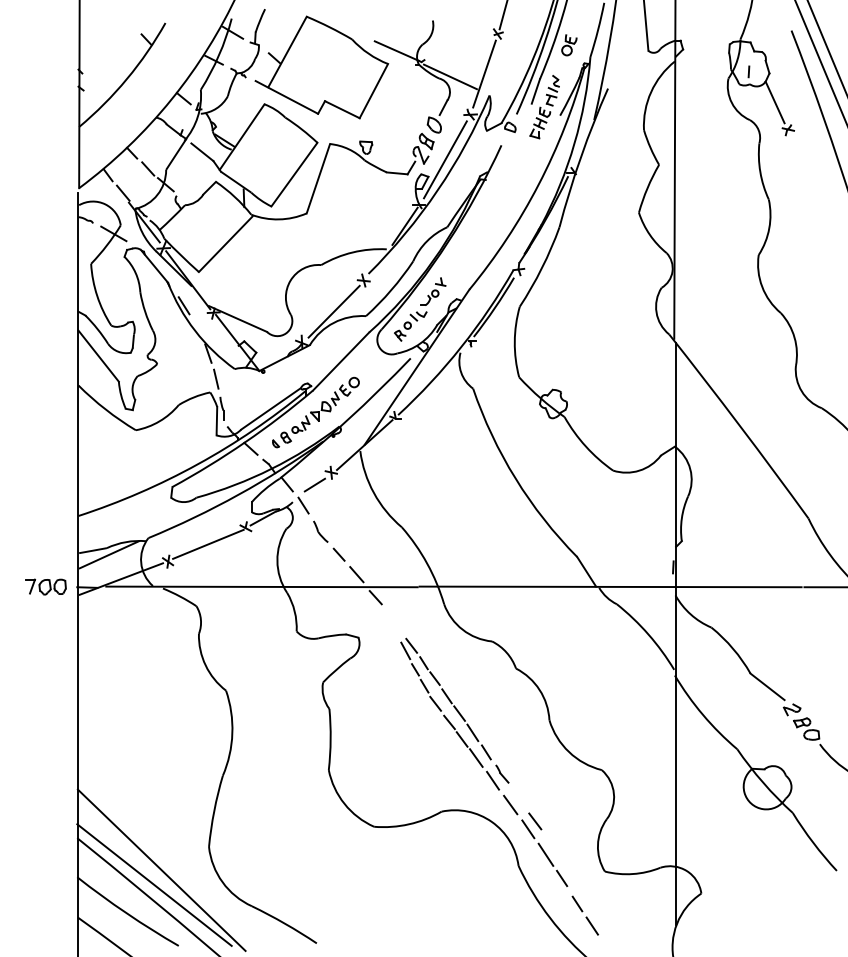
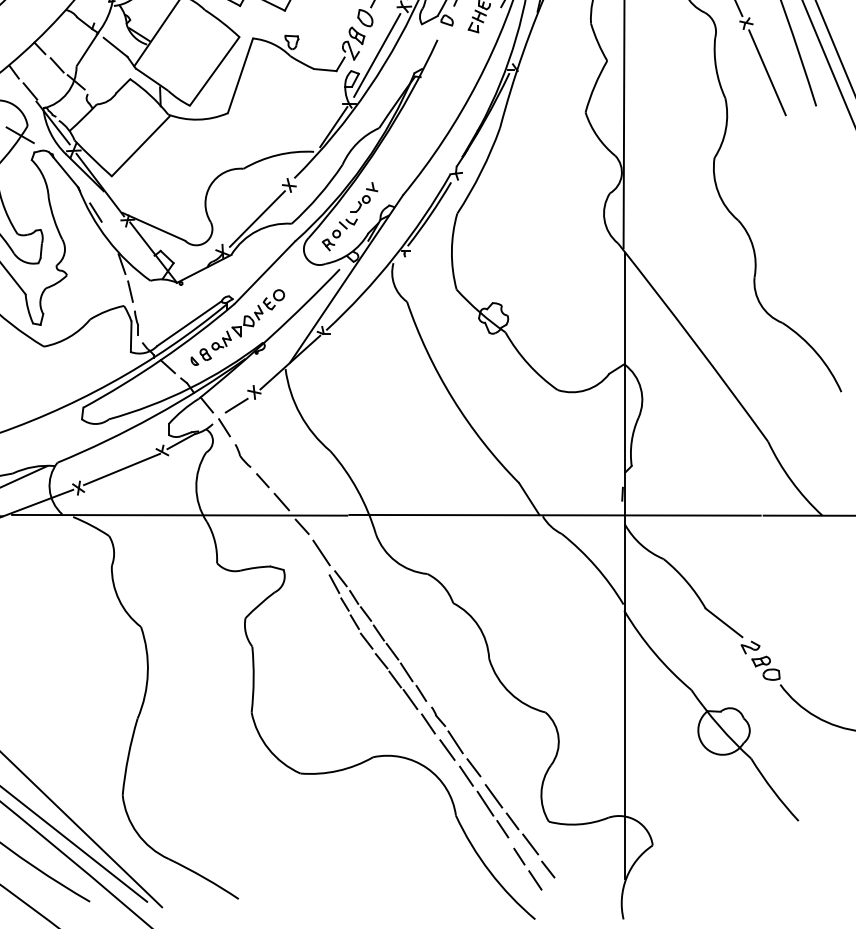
line: (807, 175) -> (767, 72), added
line: (393, 621) -> (321, 552), added
line: (517, 797) -> (454, 742), added
part: (577, 880) -> (519, 831), added

